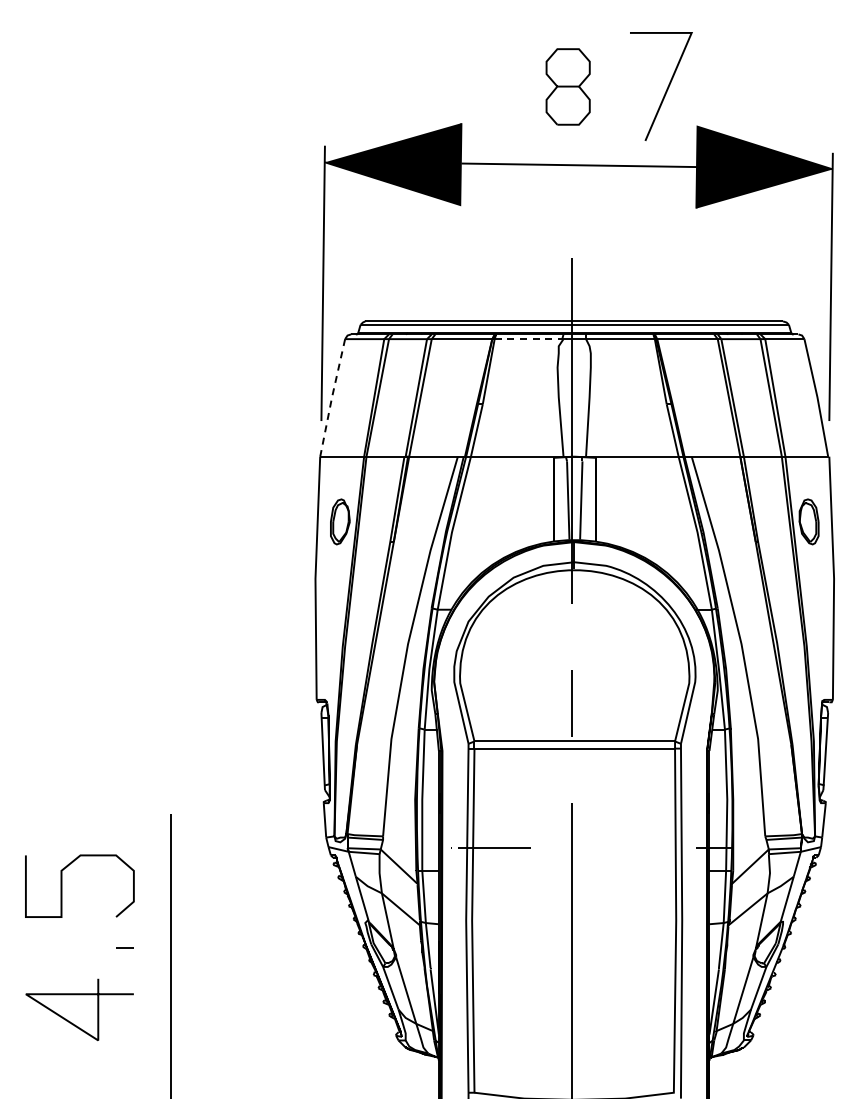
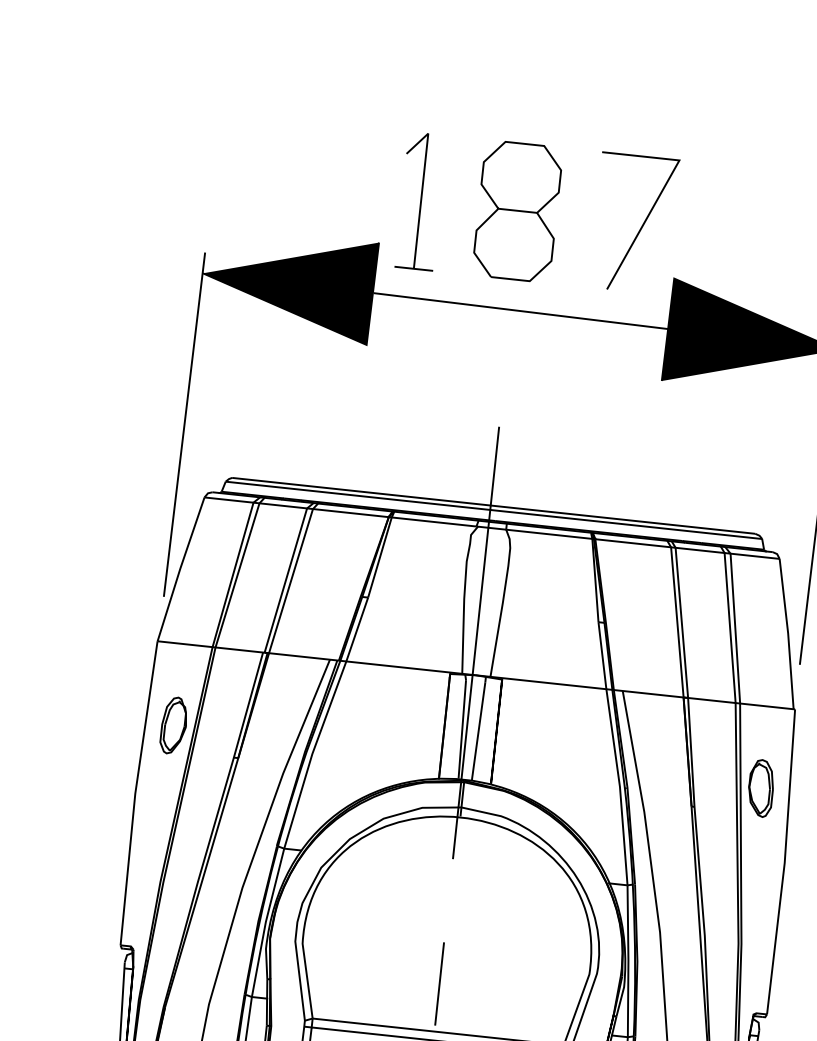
part: (490, 86) -> (420, 200), added
part: (567, 86) -> (516, 210), size x1.43
line: (528, 339) -> (434, 522), dashed -> solid
line: (332, 397) -> (180, 568), dashed -> solid

